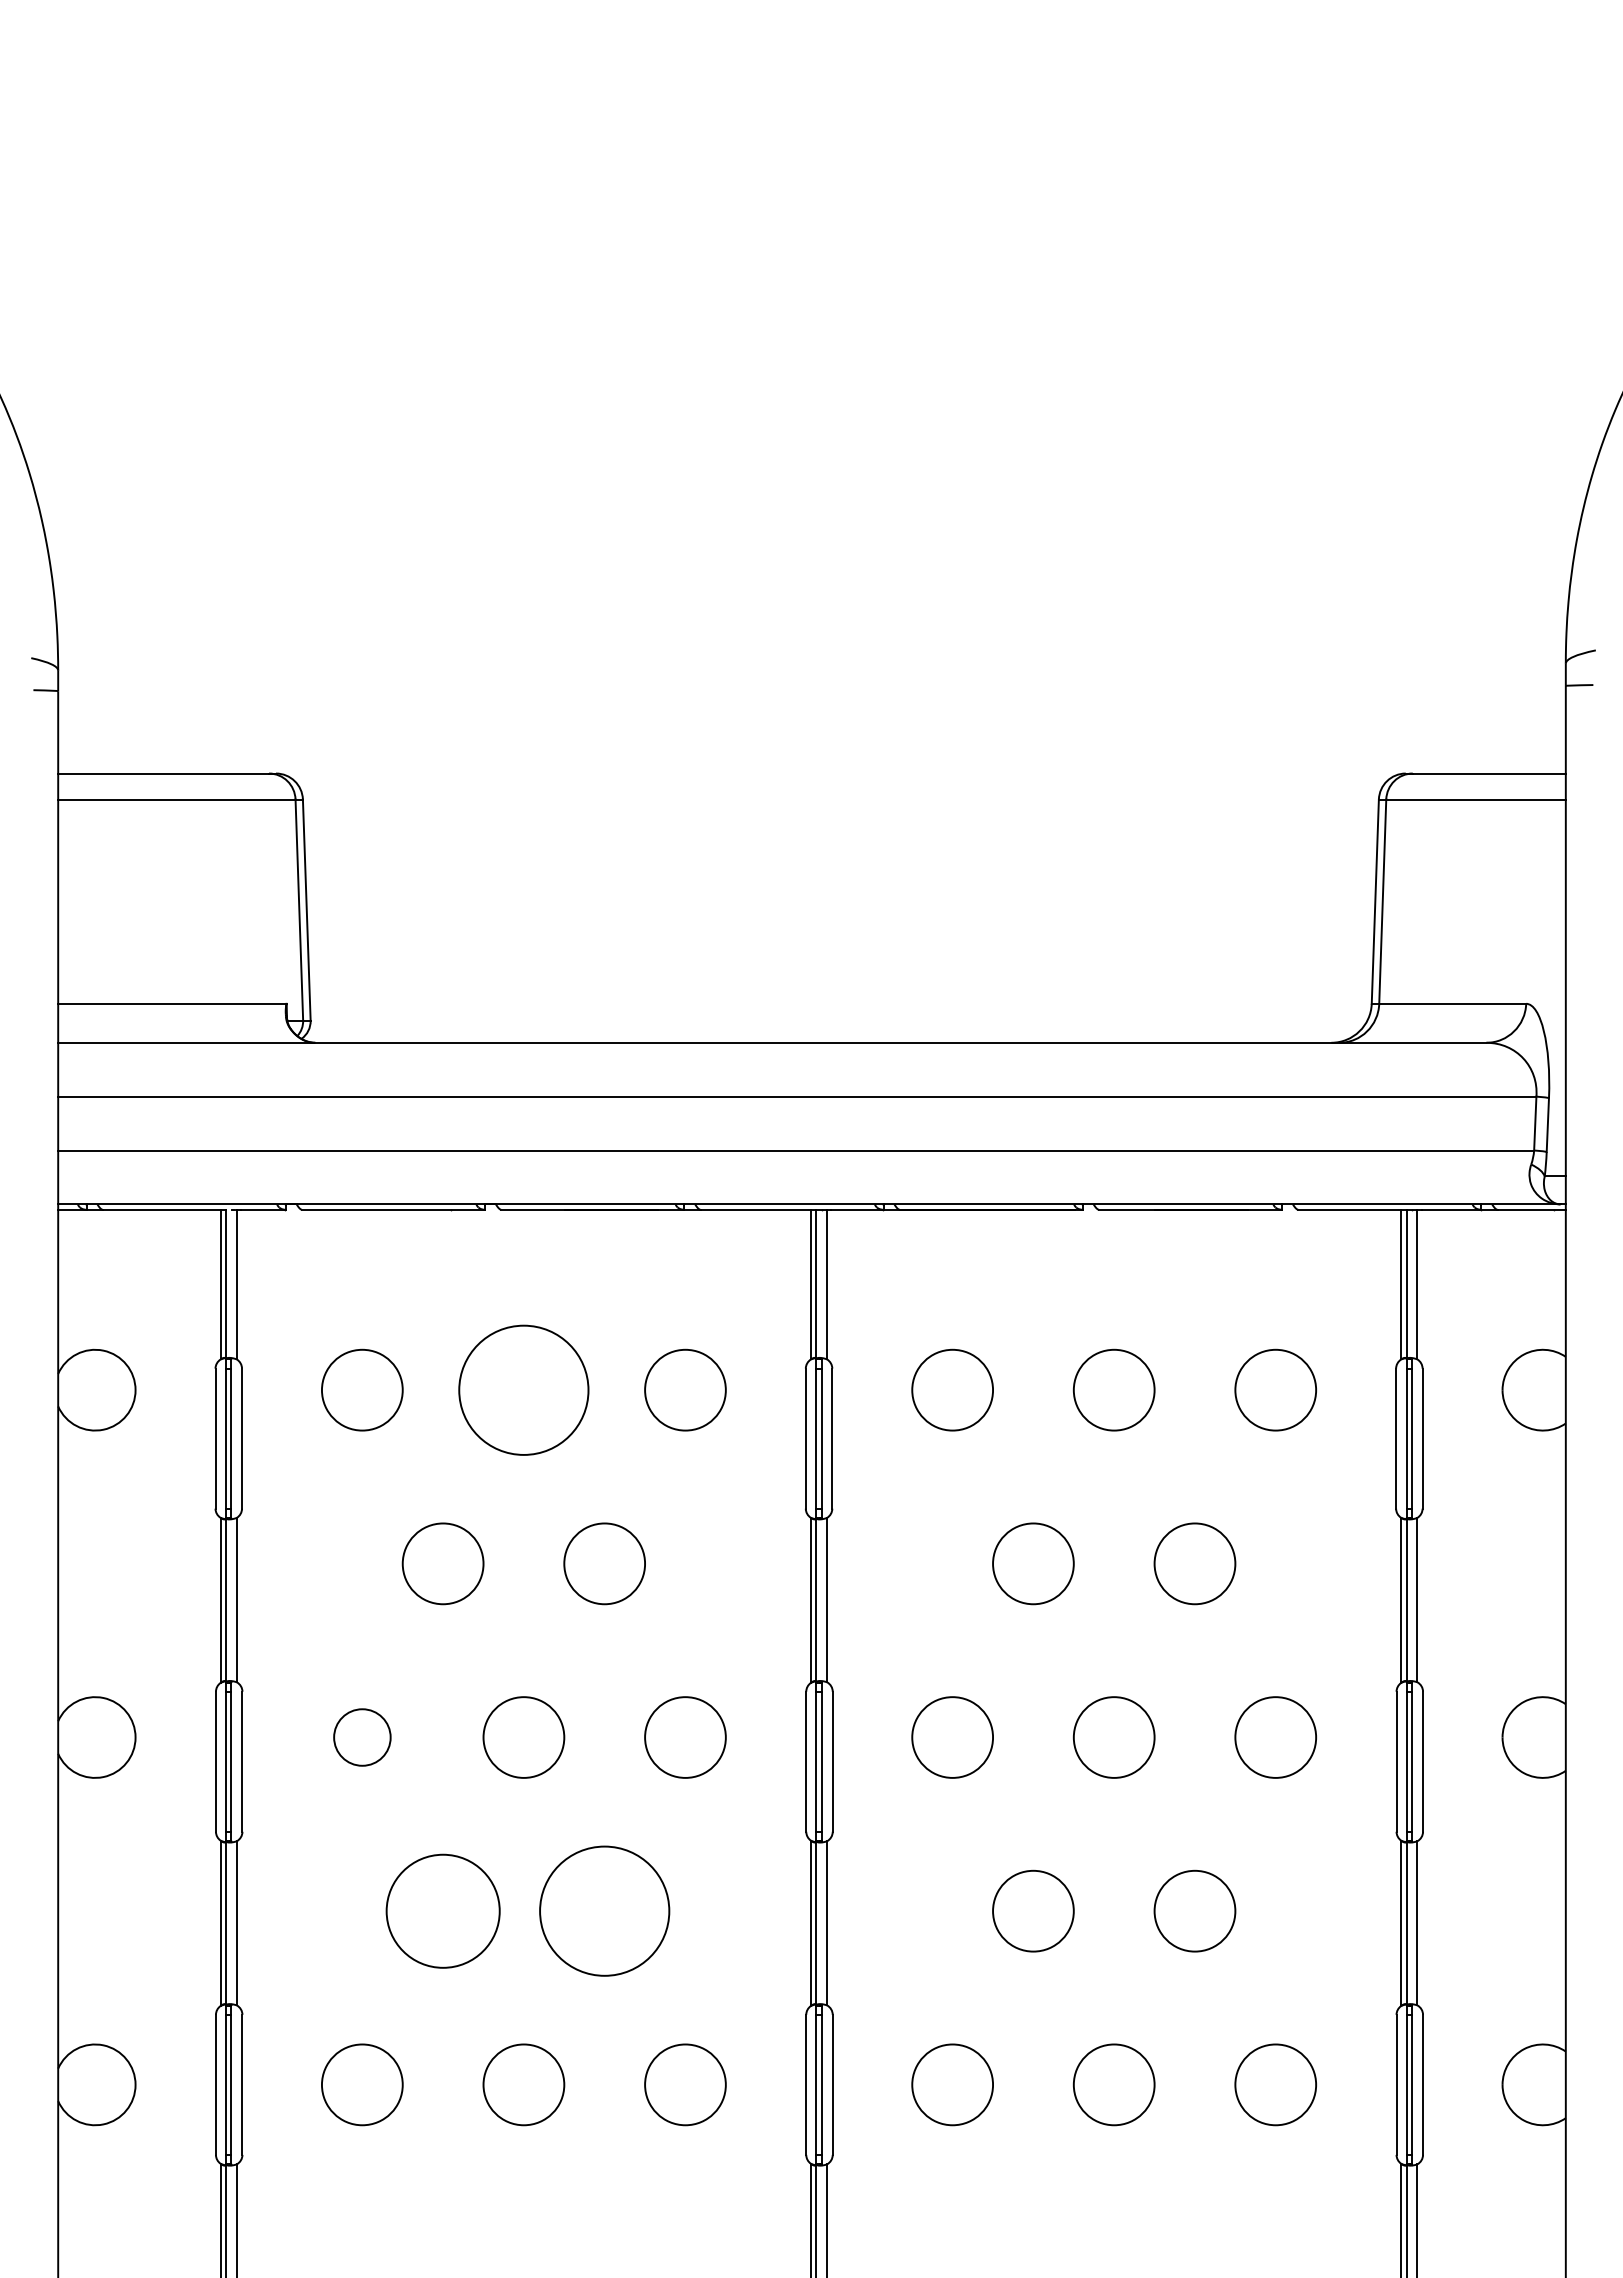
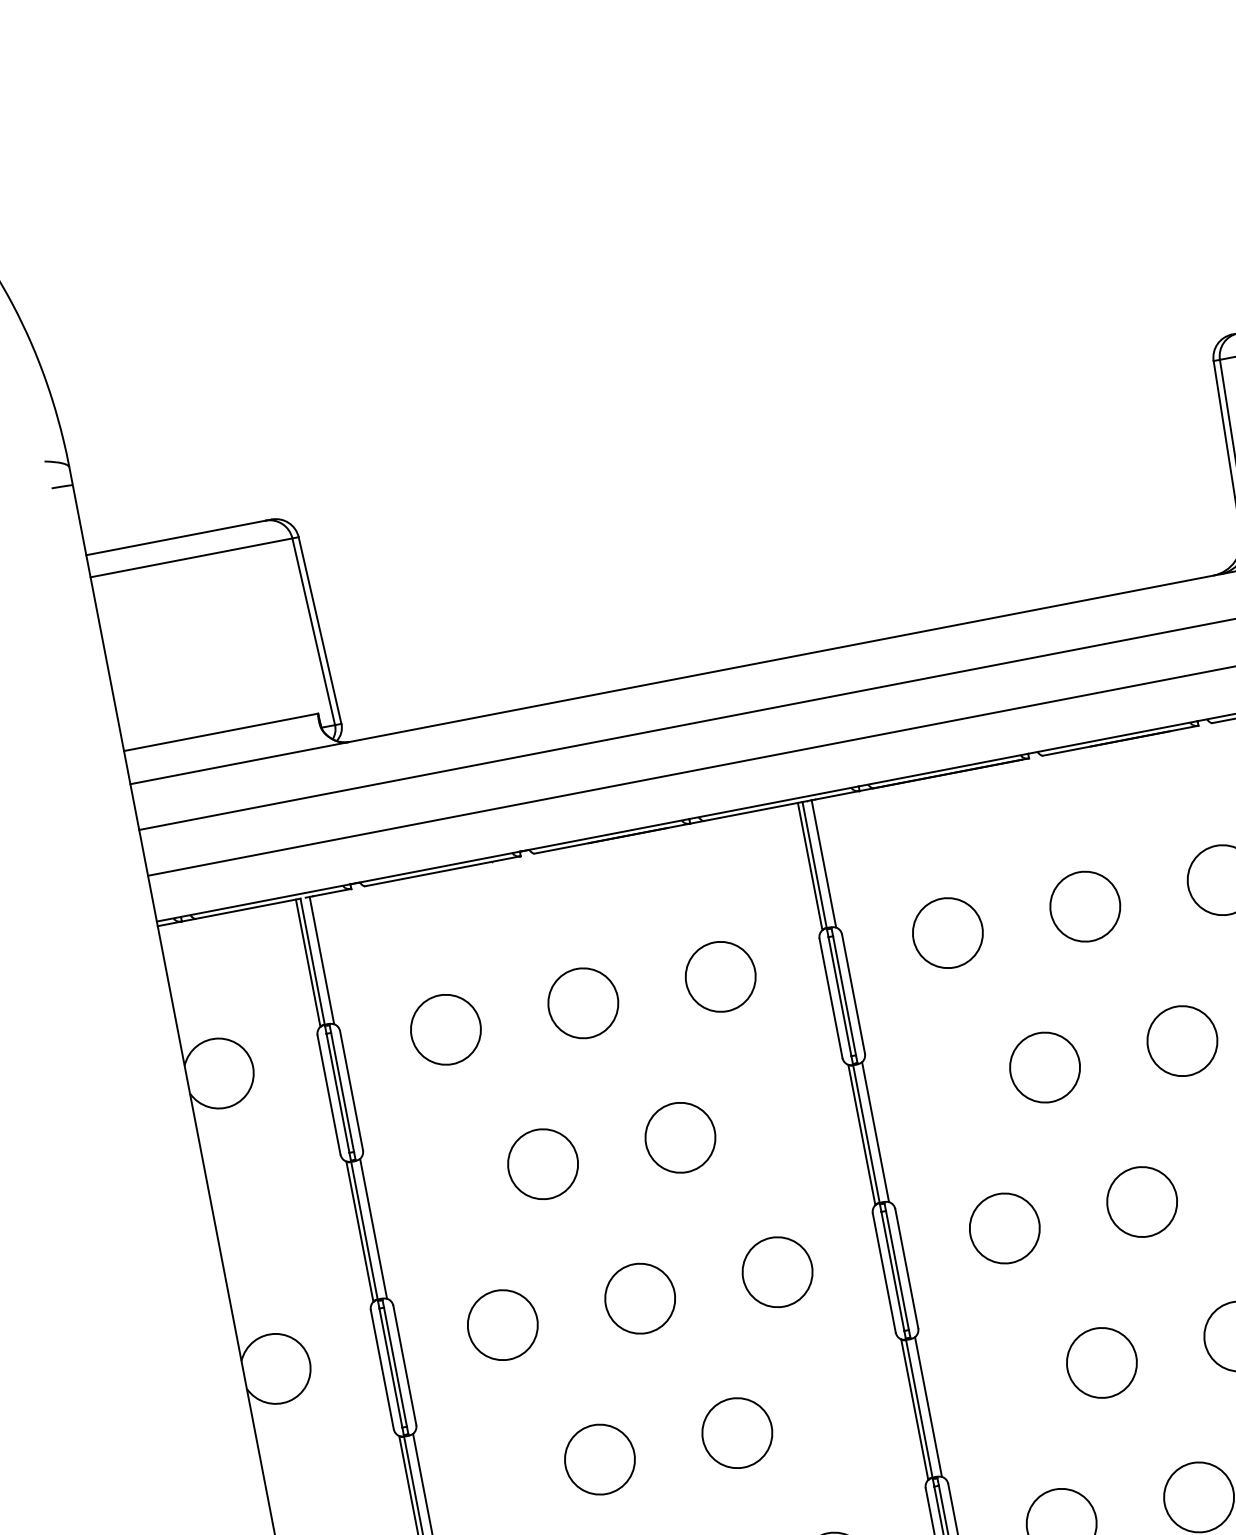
circle: (523, 1389) -> (582, 1002), size x0.62
circle: (362, 1737) -> (502, 1325), size x1.43
circle: (442, 1910) -> (599, 1459), size x0.71
circle: (604, 1910) -> (737, 1432), size x0.62

